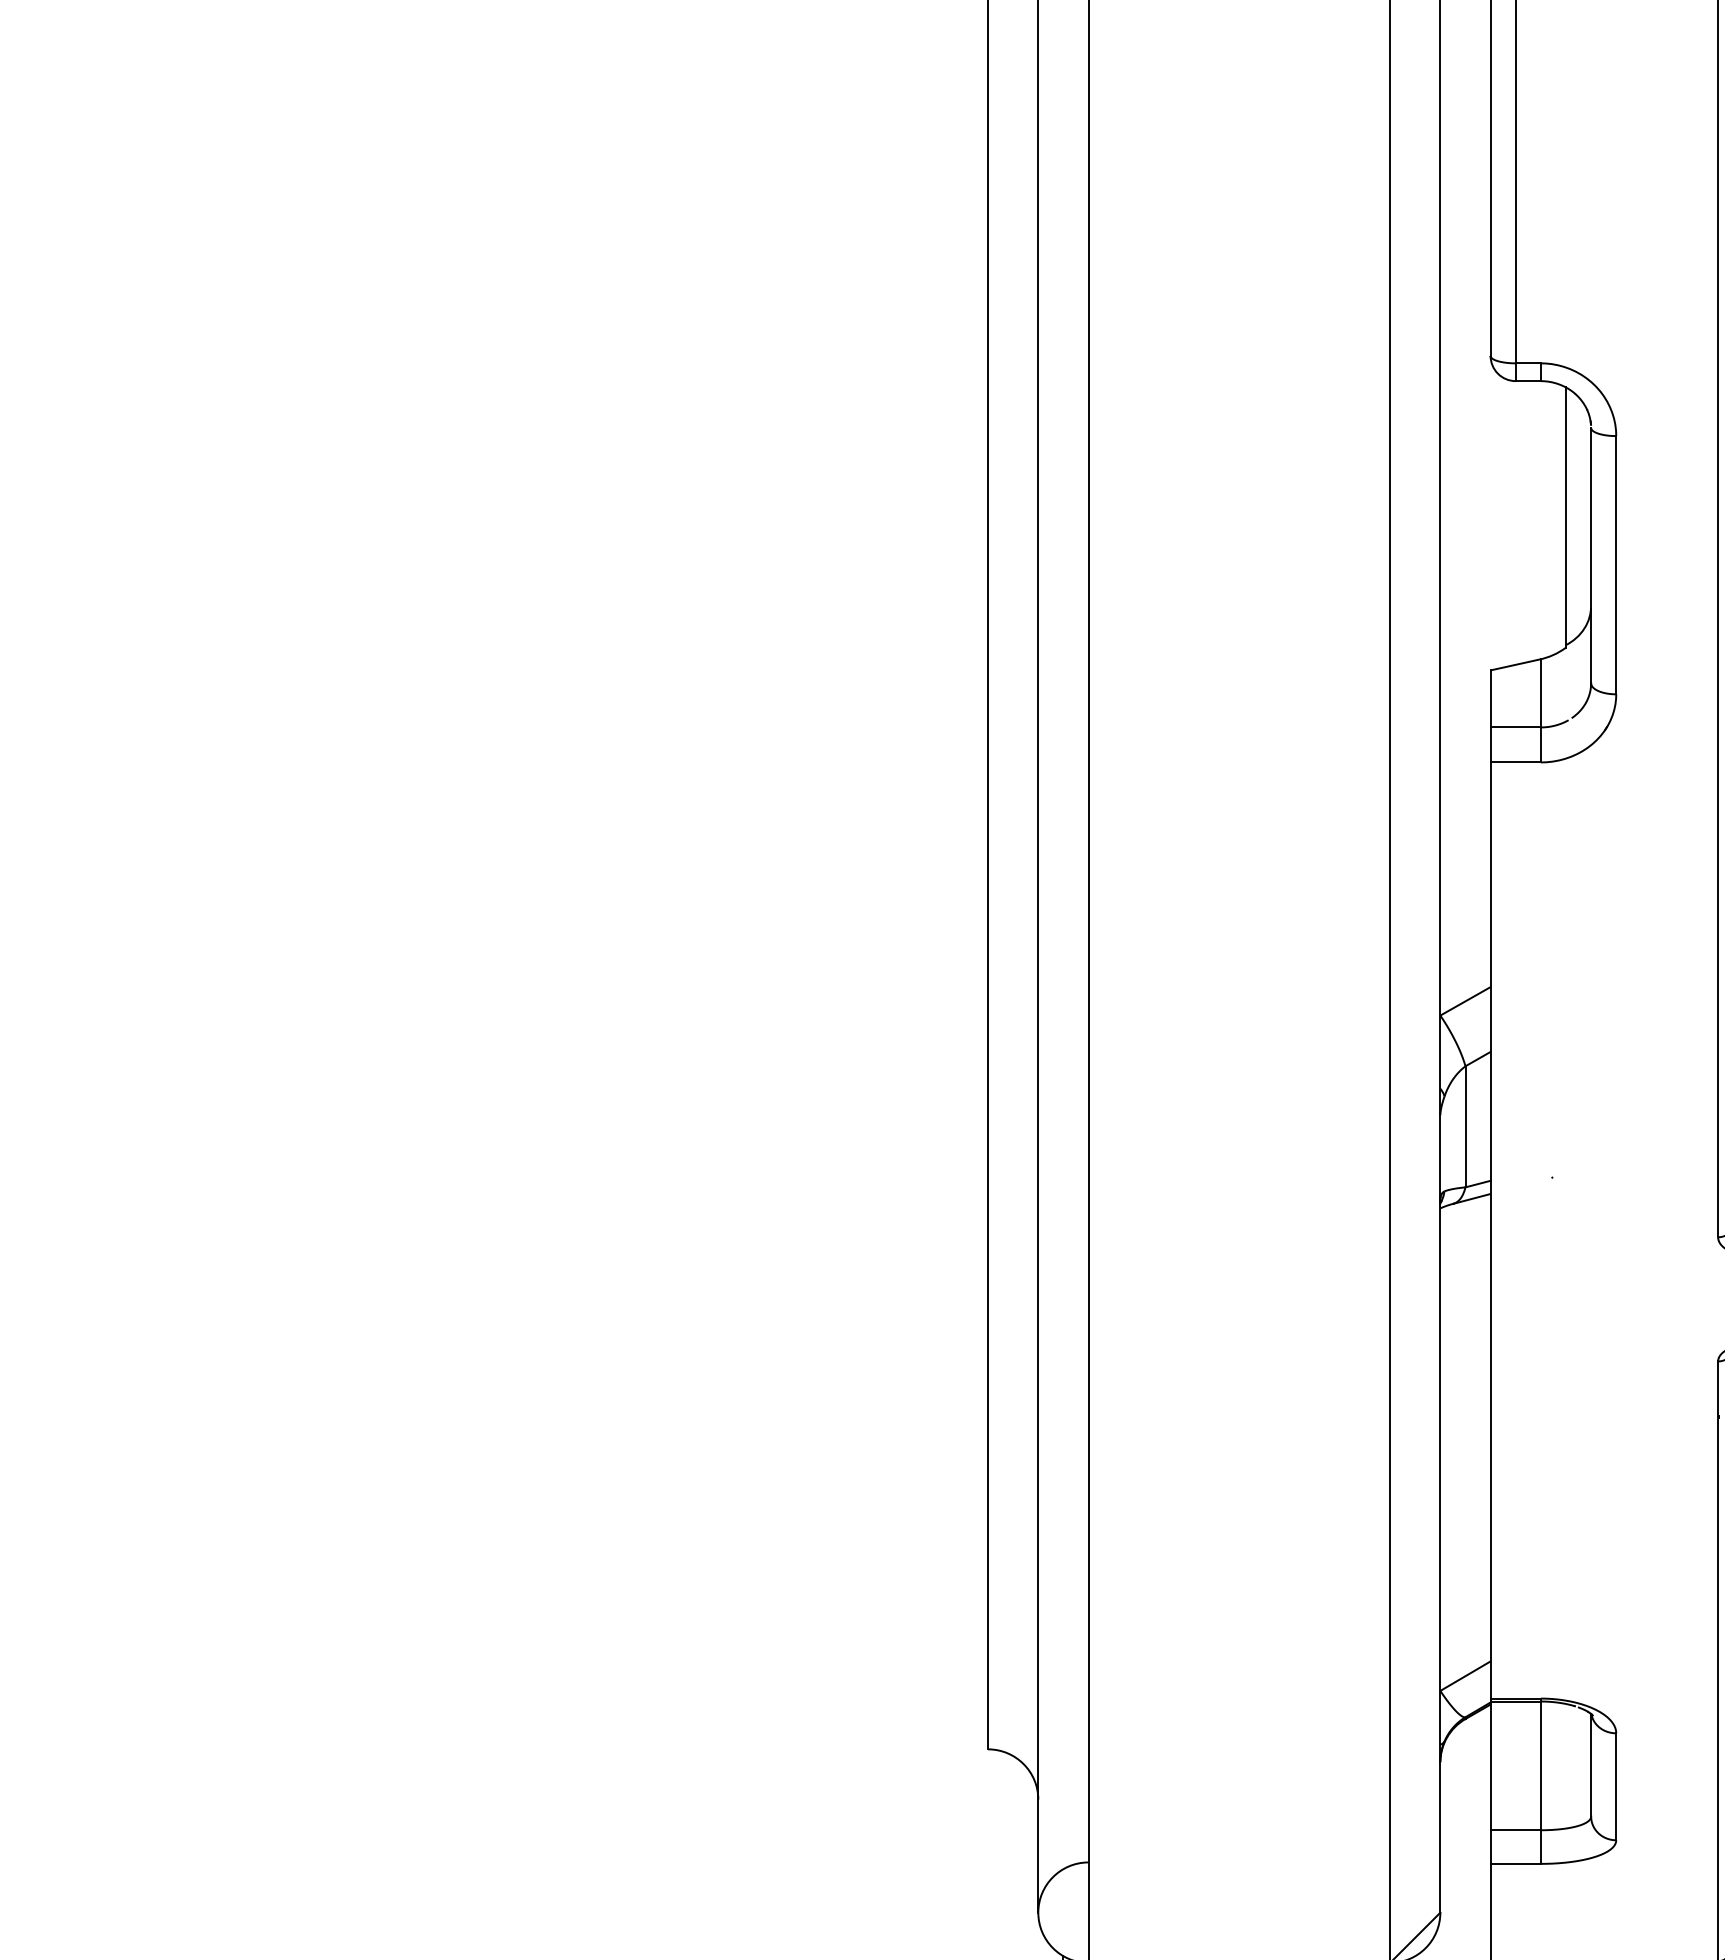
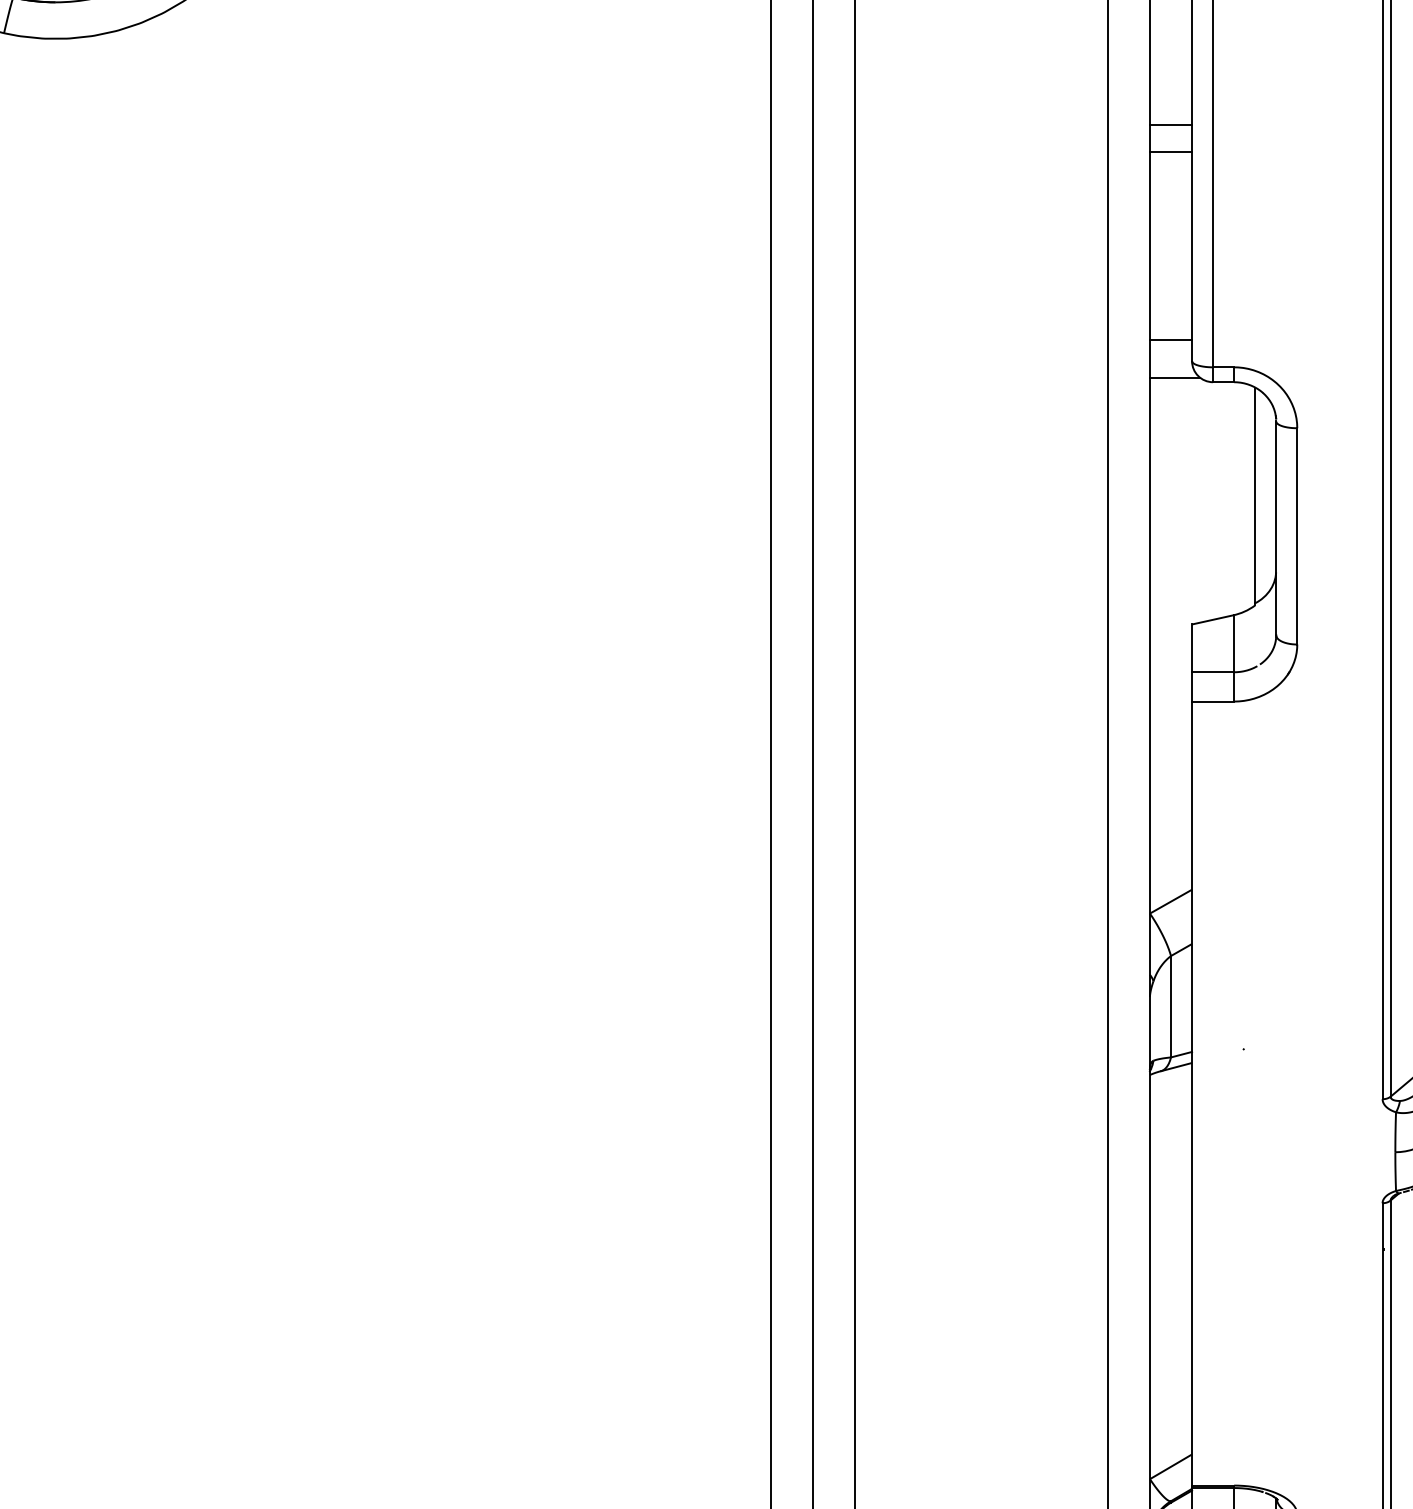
line: (1465, 73) -> (1171, 124), added
line: (1465, 106) -> (1171, 152), added
line: (1465, 331) -> (1171, 340), added
line: (1470, 375) -> (1175, 377), added

